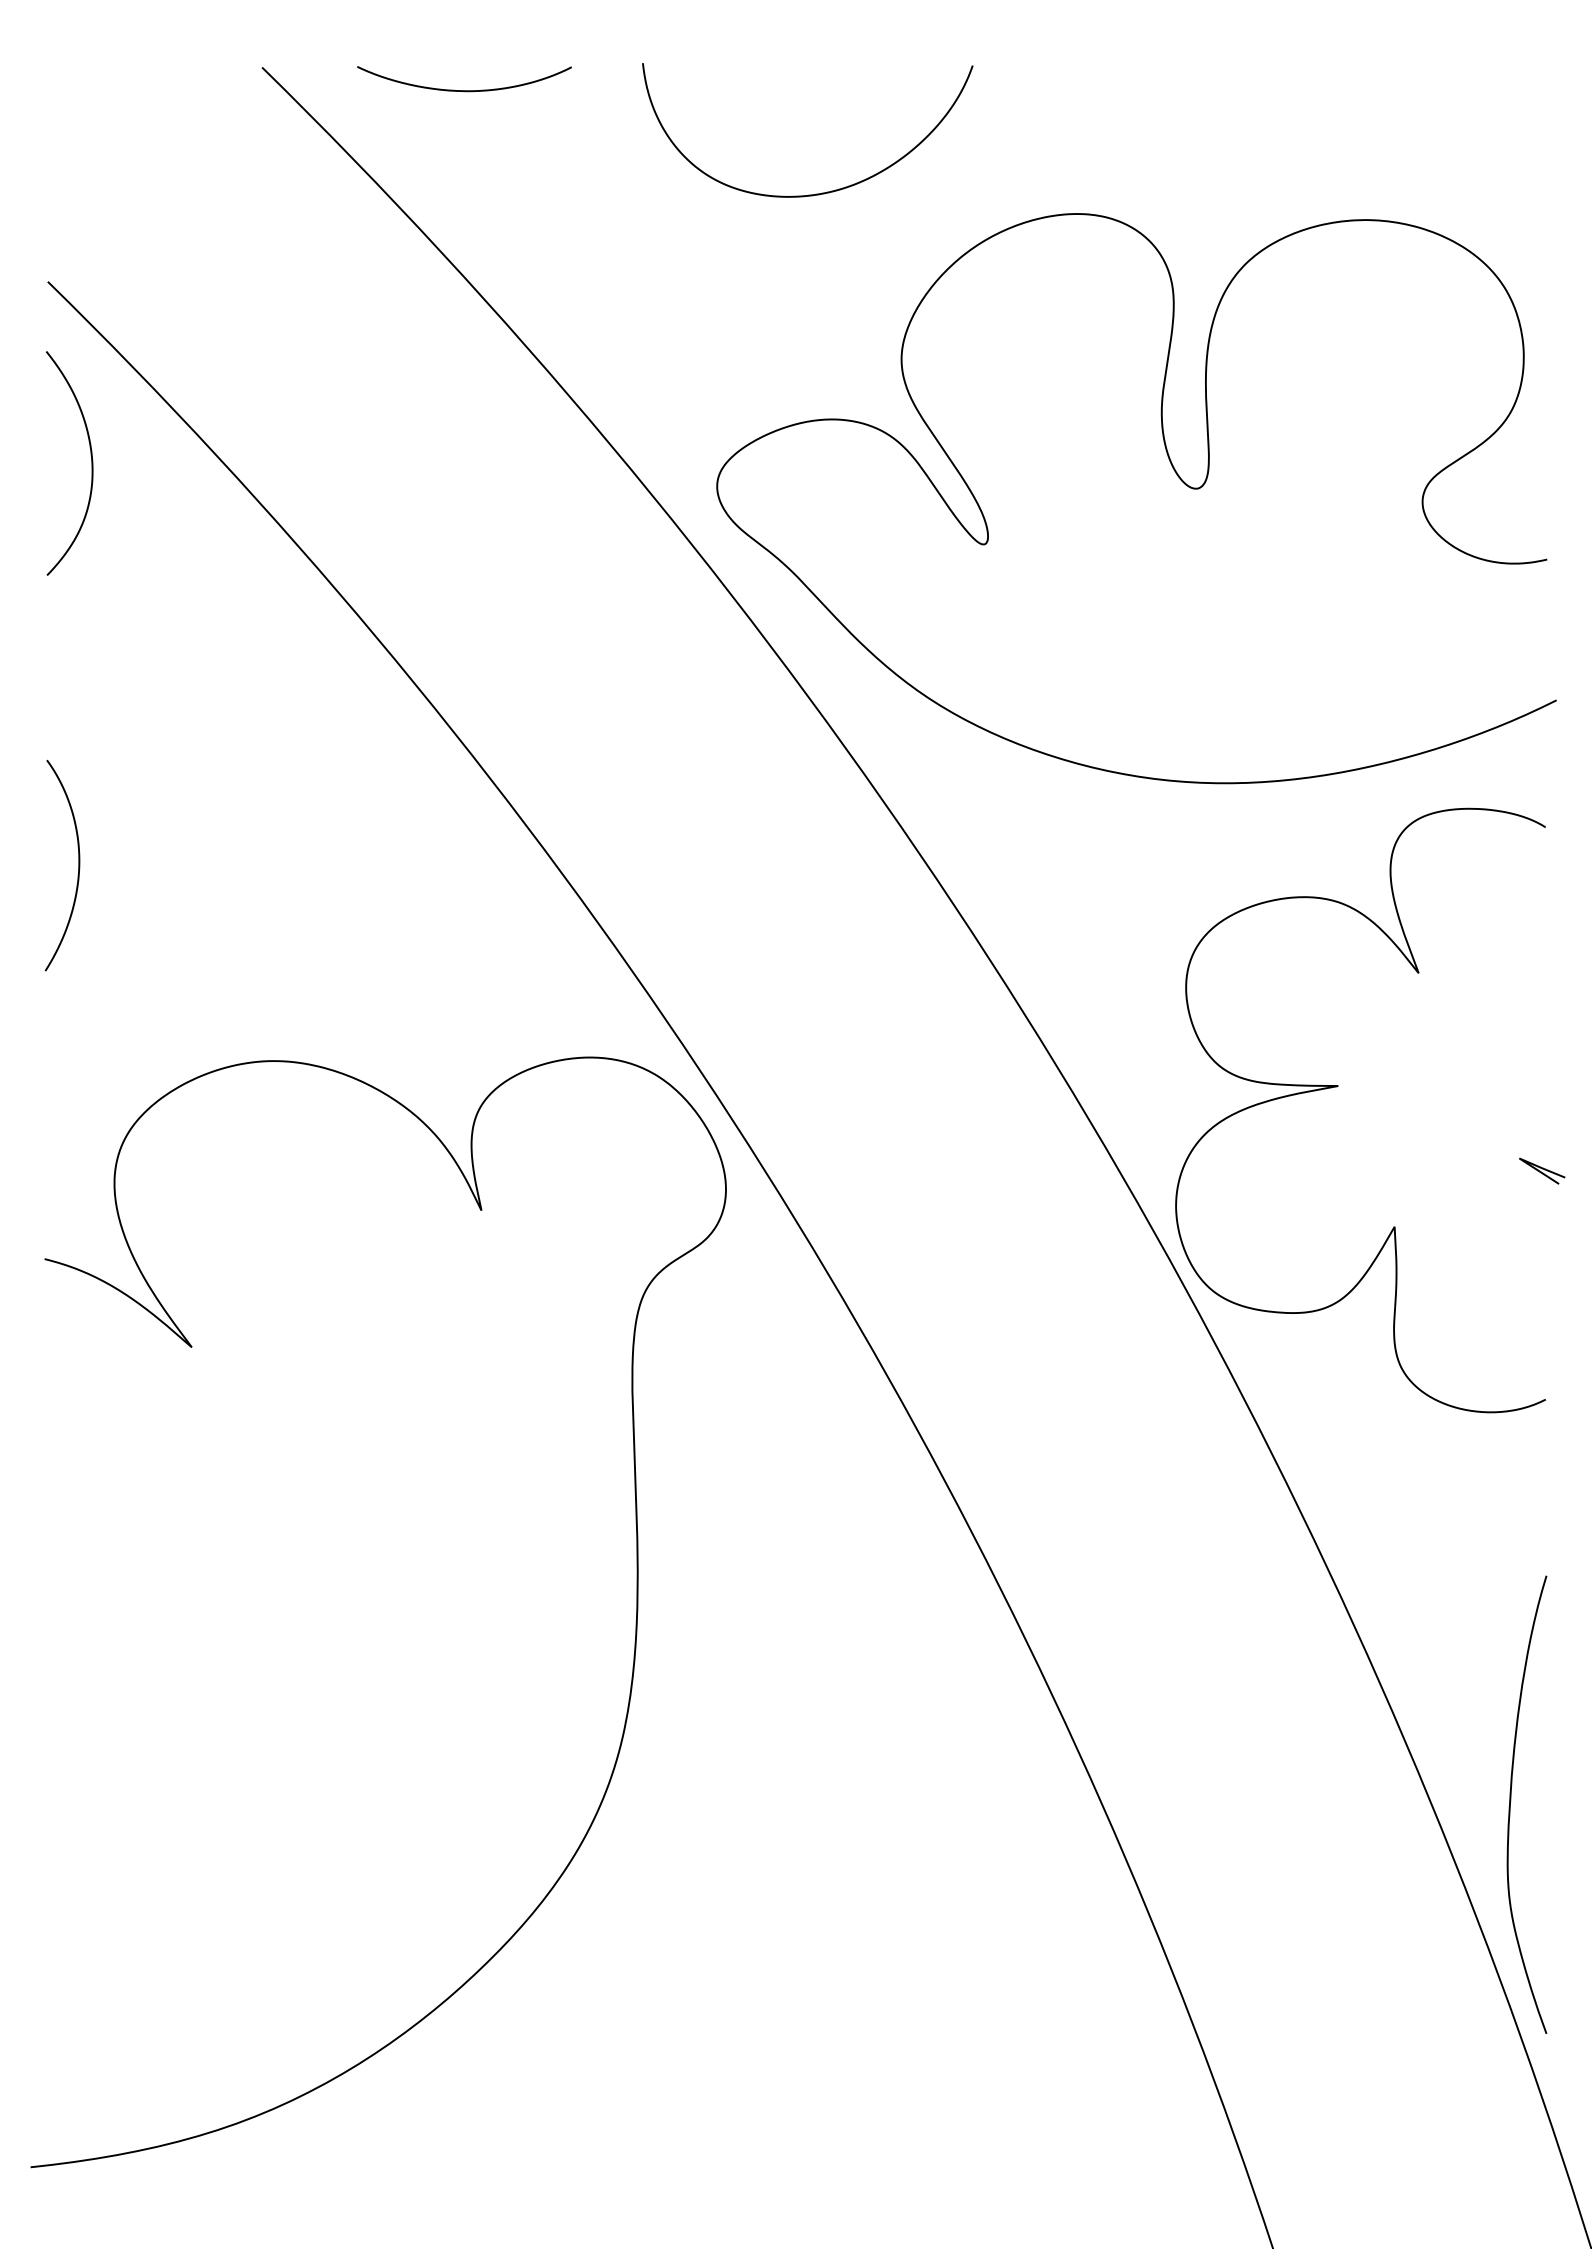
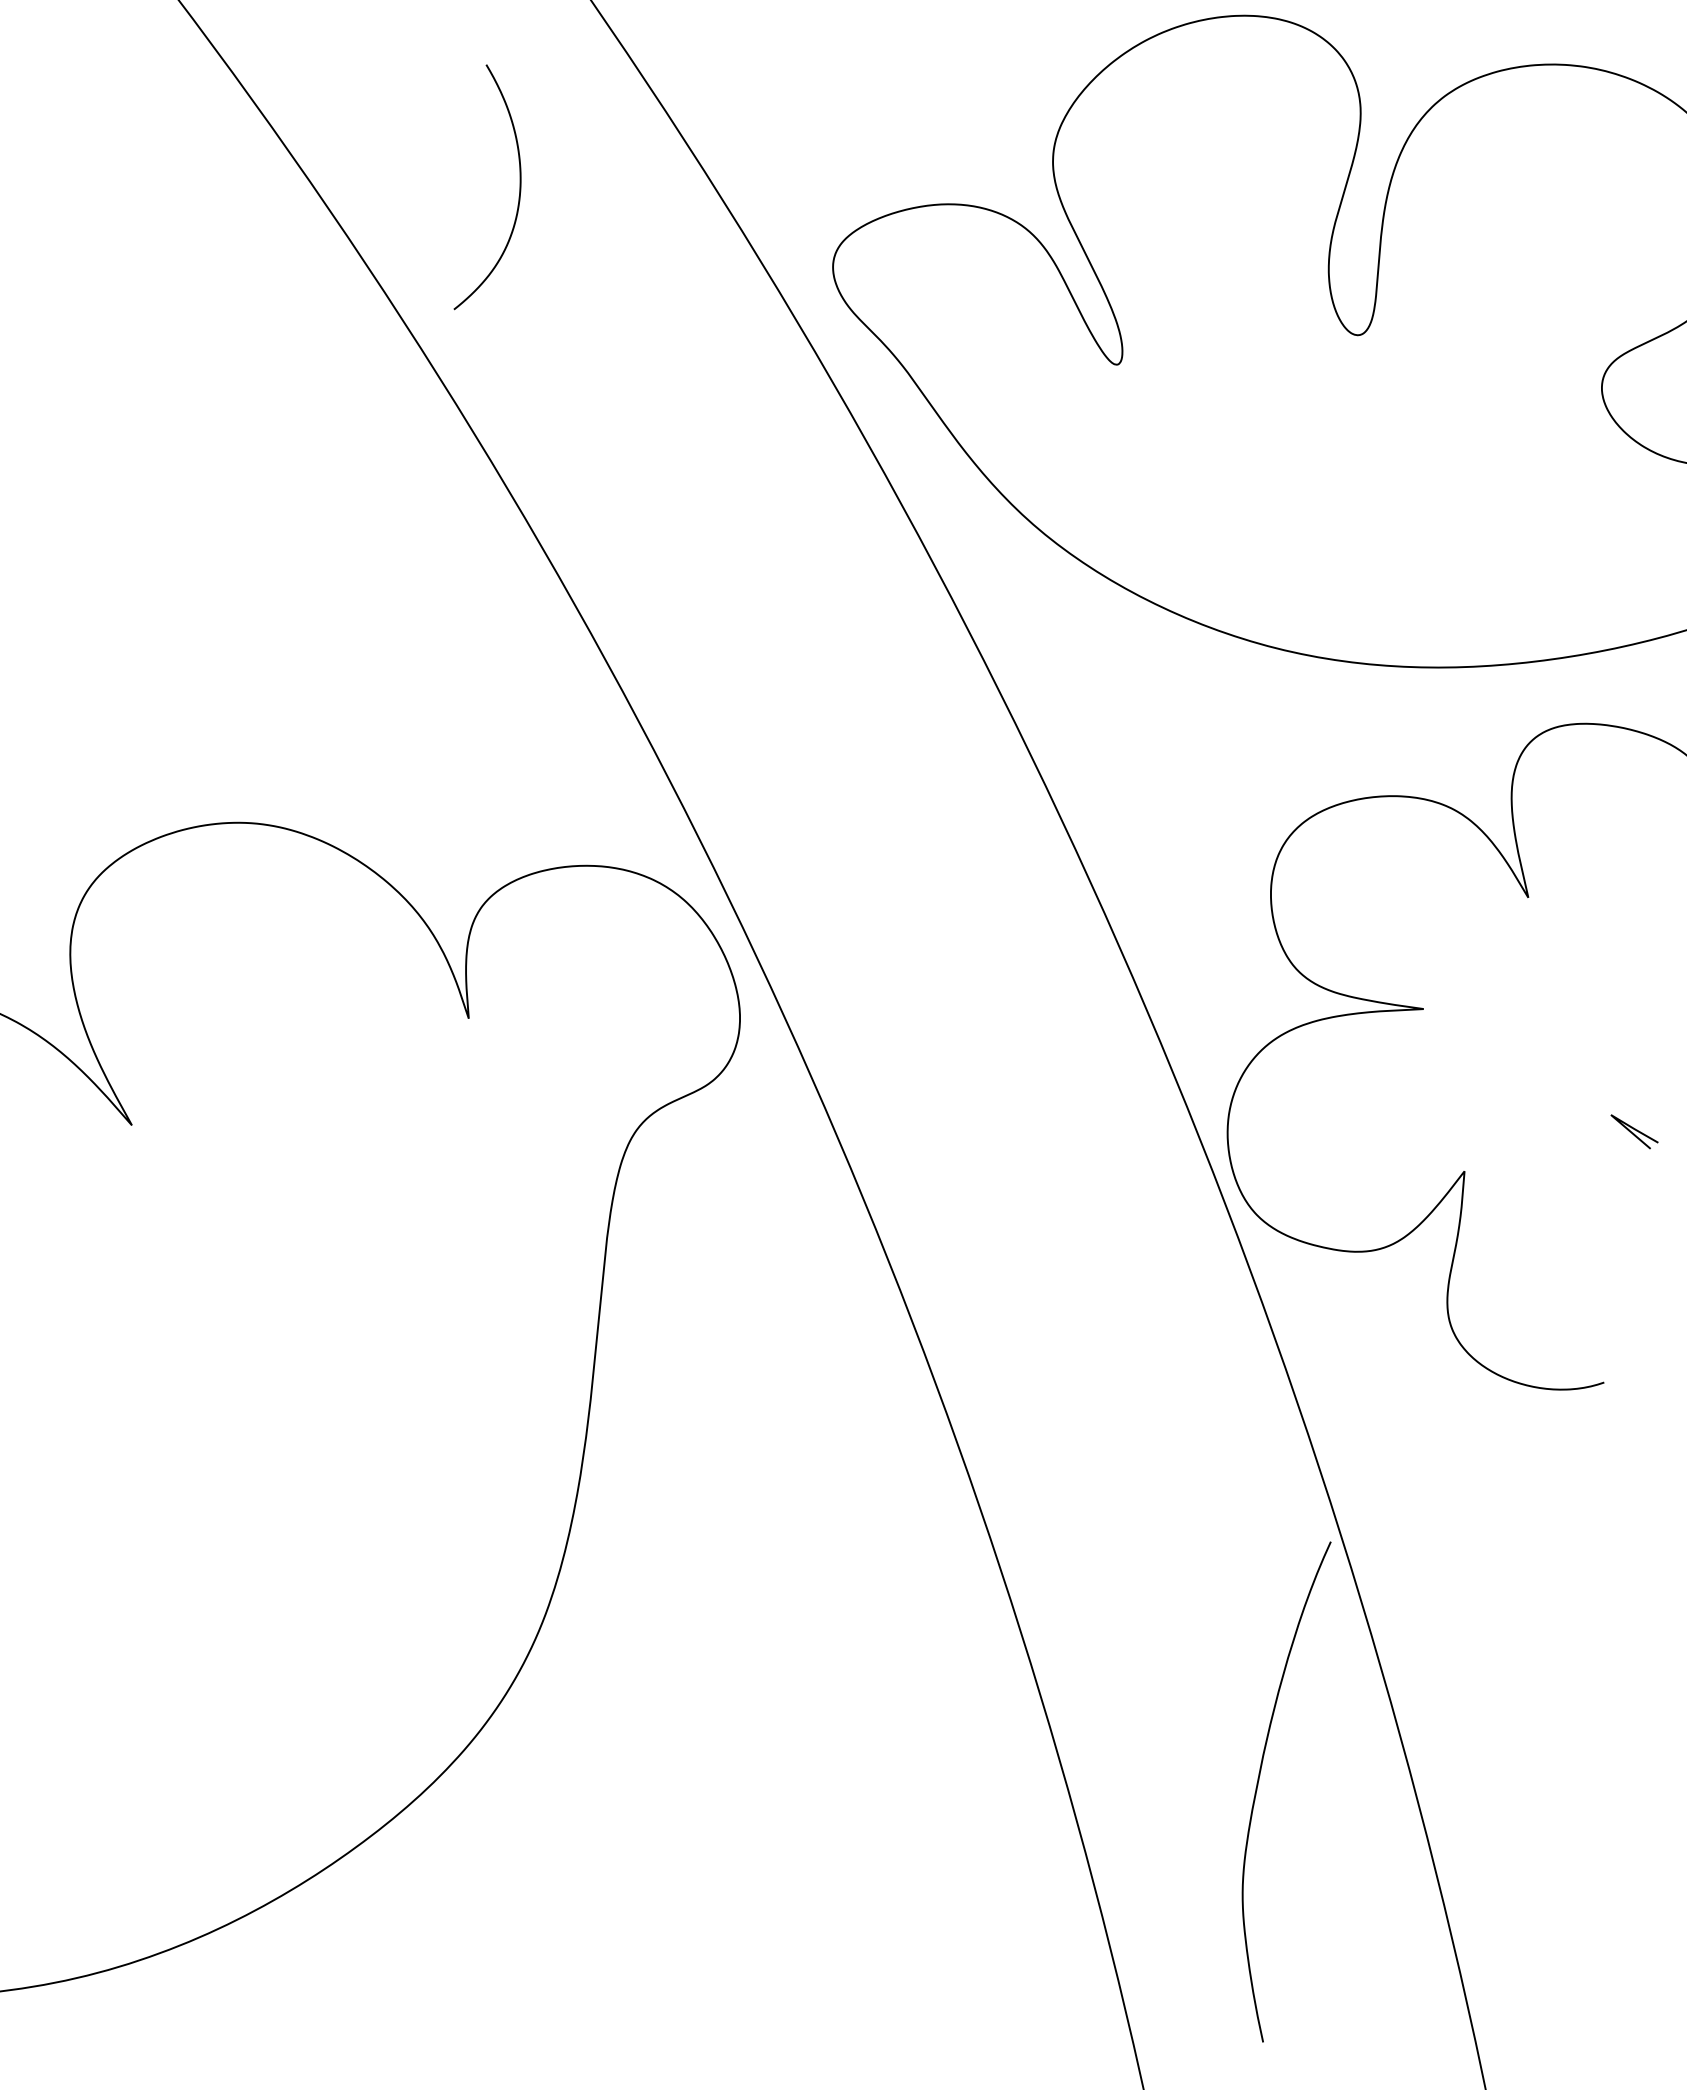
curve: (91, 463) -> (519, 193), moved
curve: (78, 865) -> (79, 581), removed
curve: (1511, 1801) -> (1259, 1783), moved

